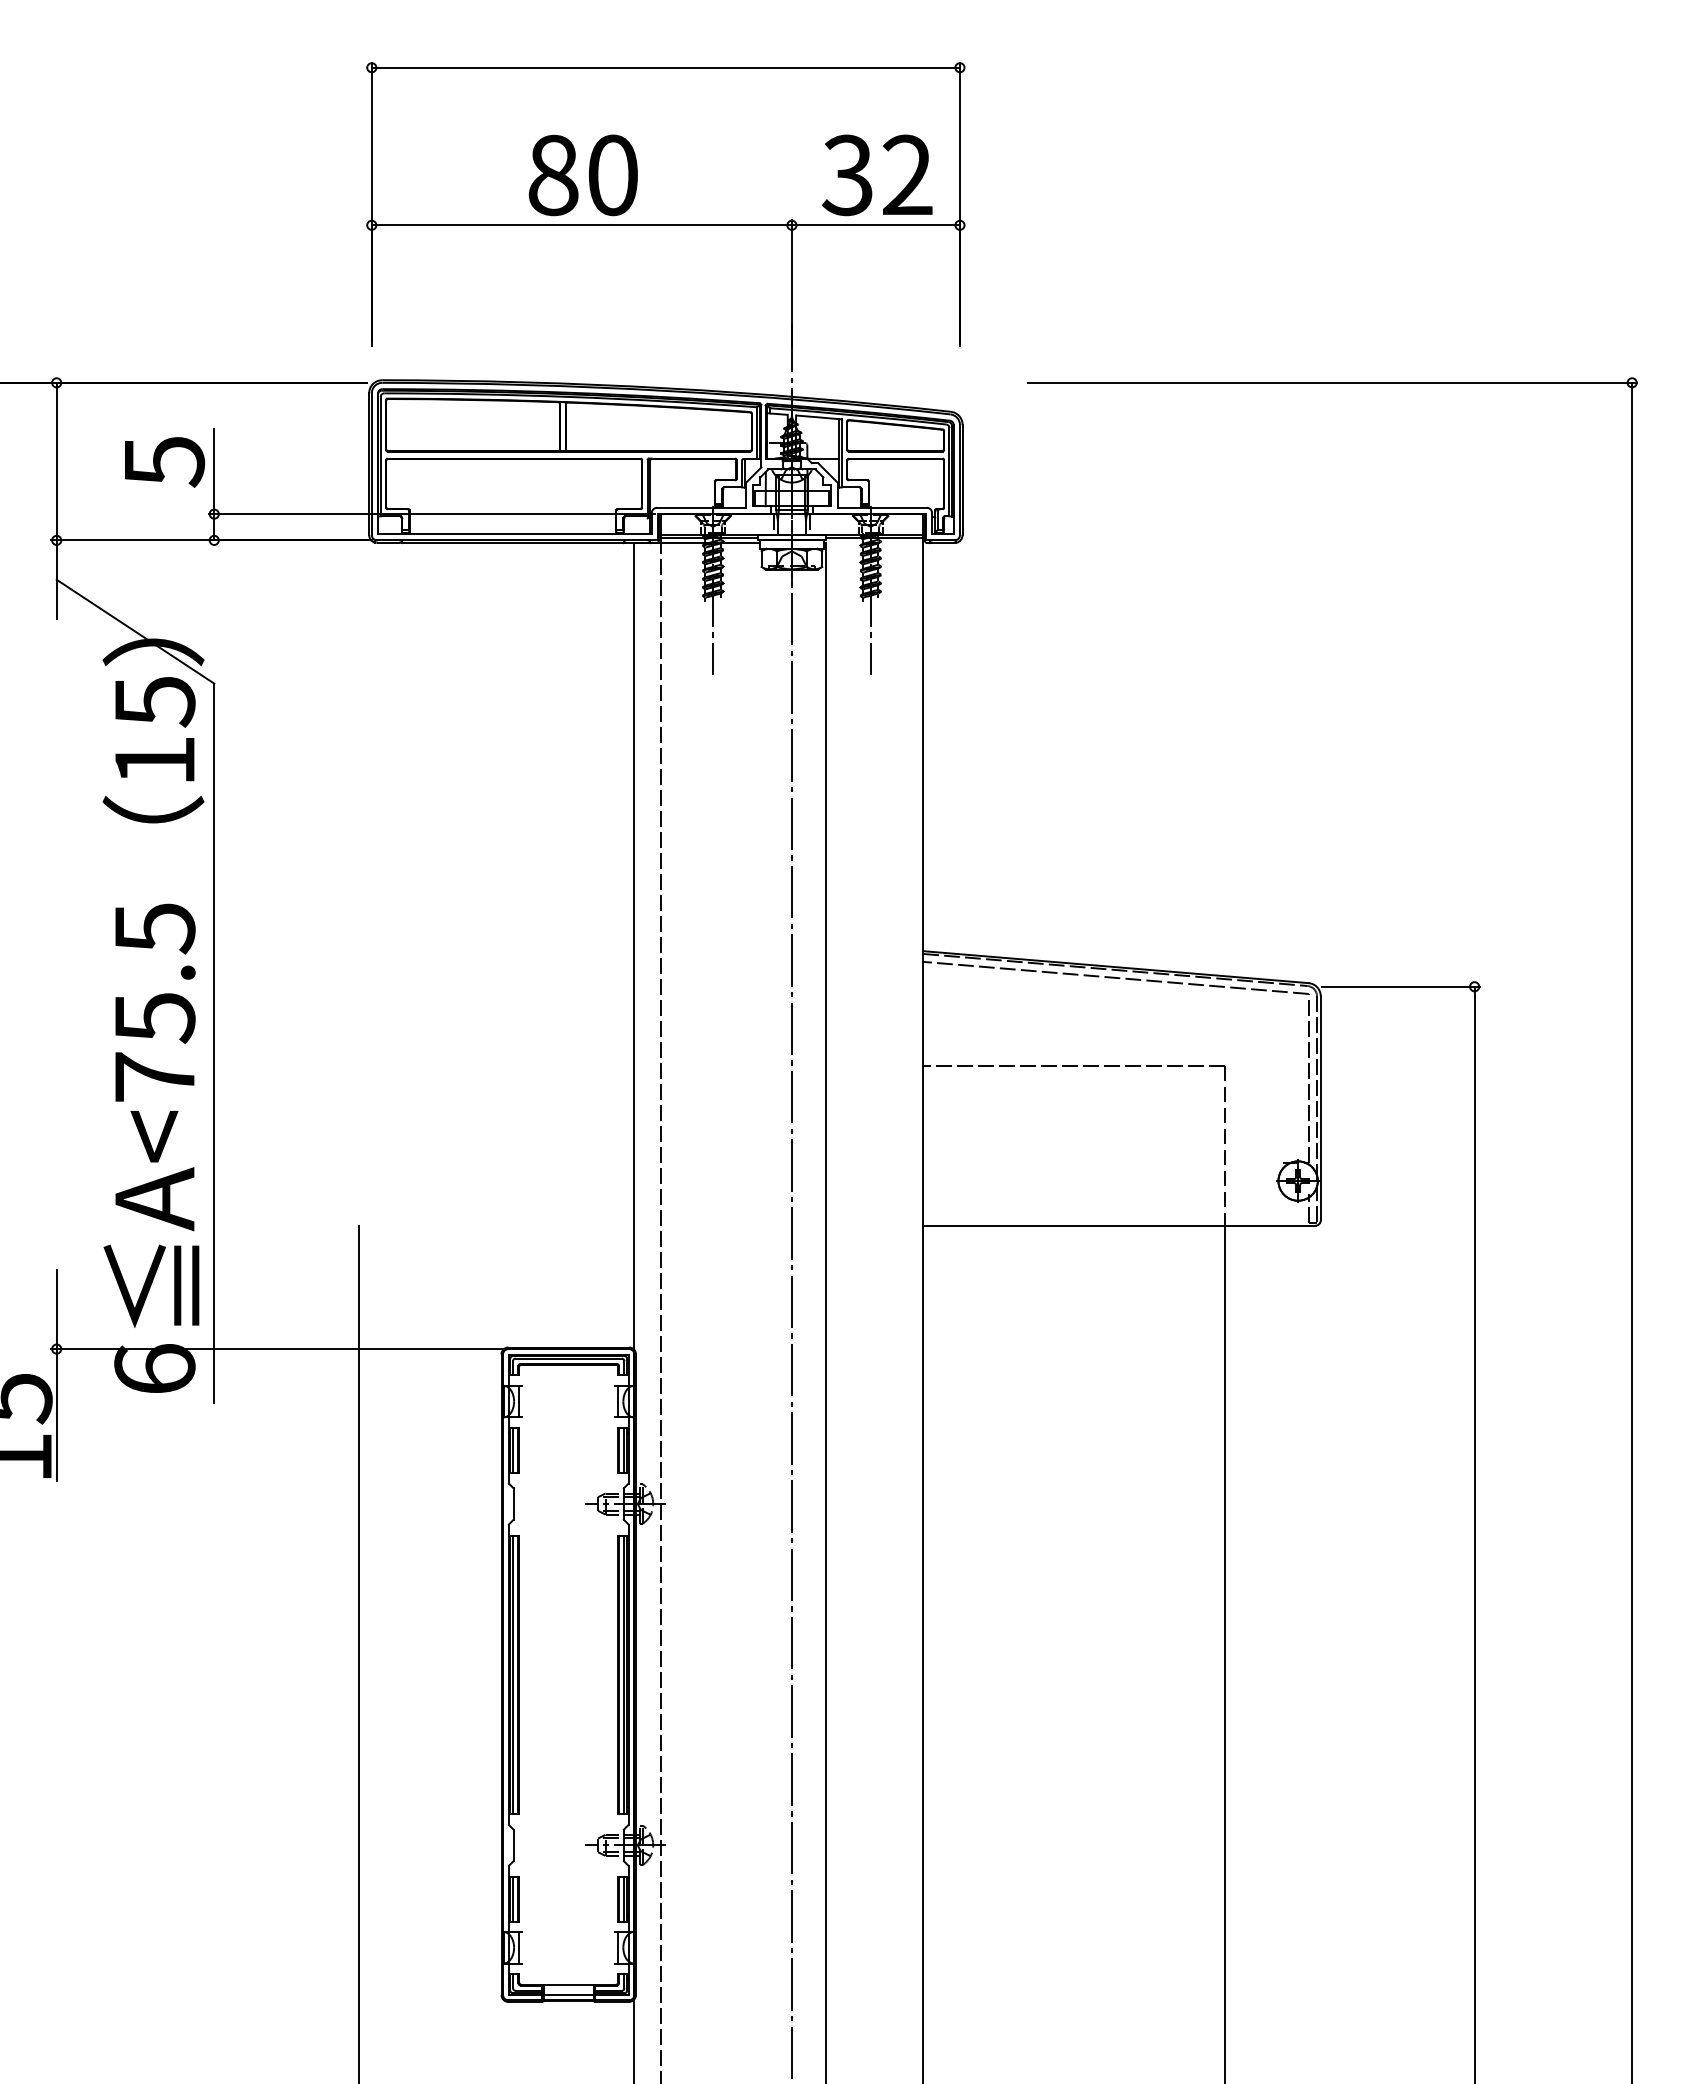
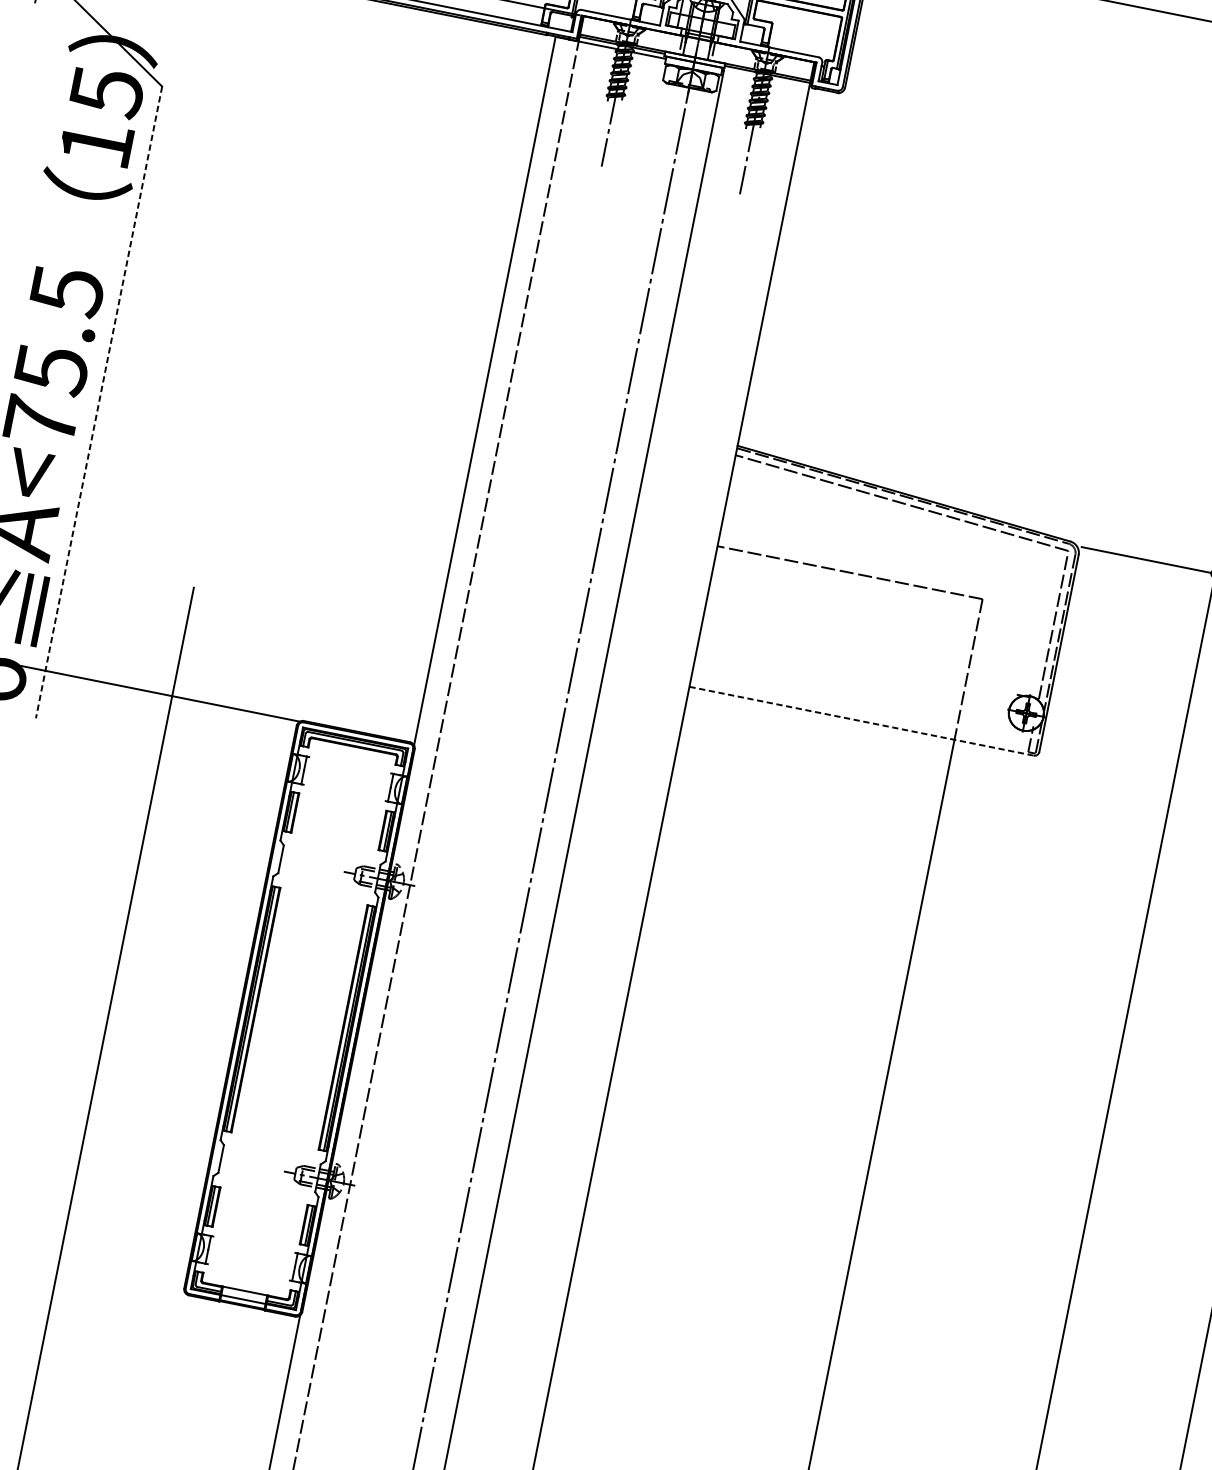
line: (214, 1043) -> (99, 402), solid -> dashed
line: (1119, 1225) -> (861, 721), solid -> dashed

